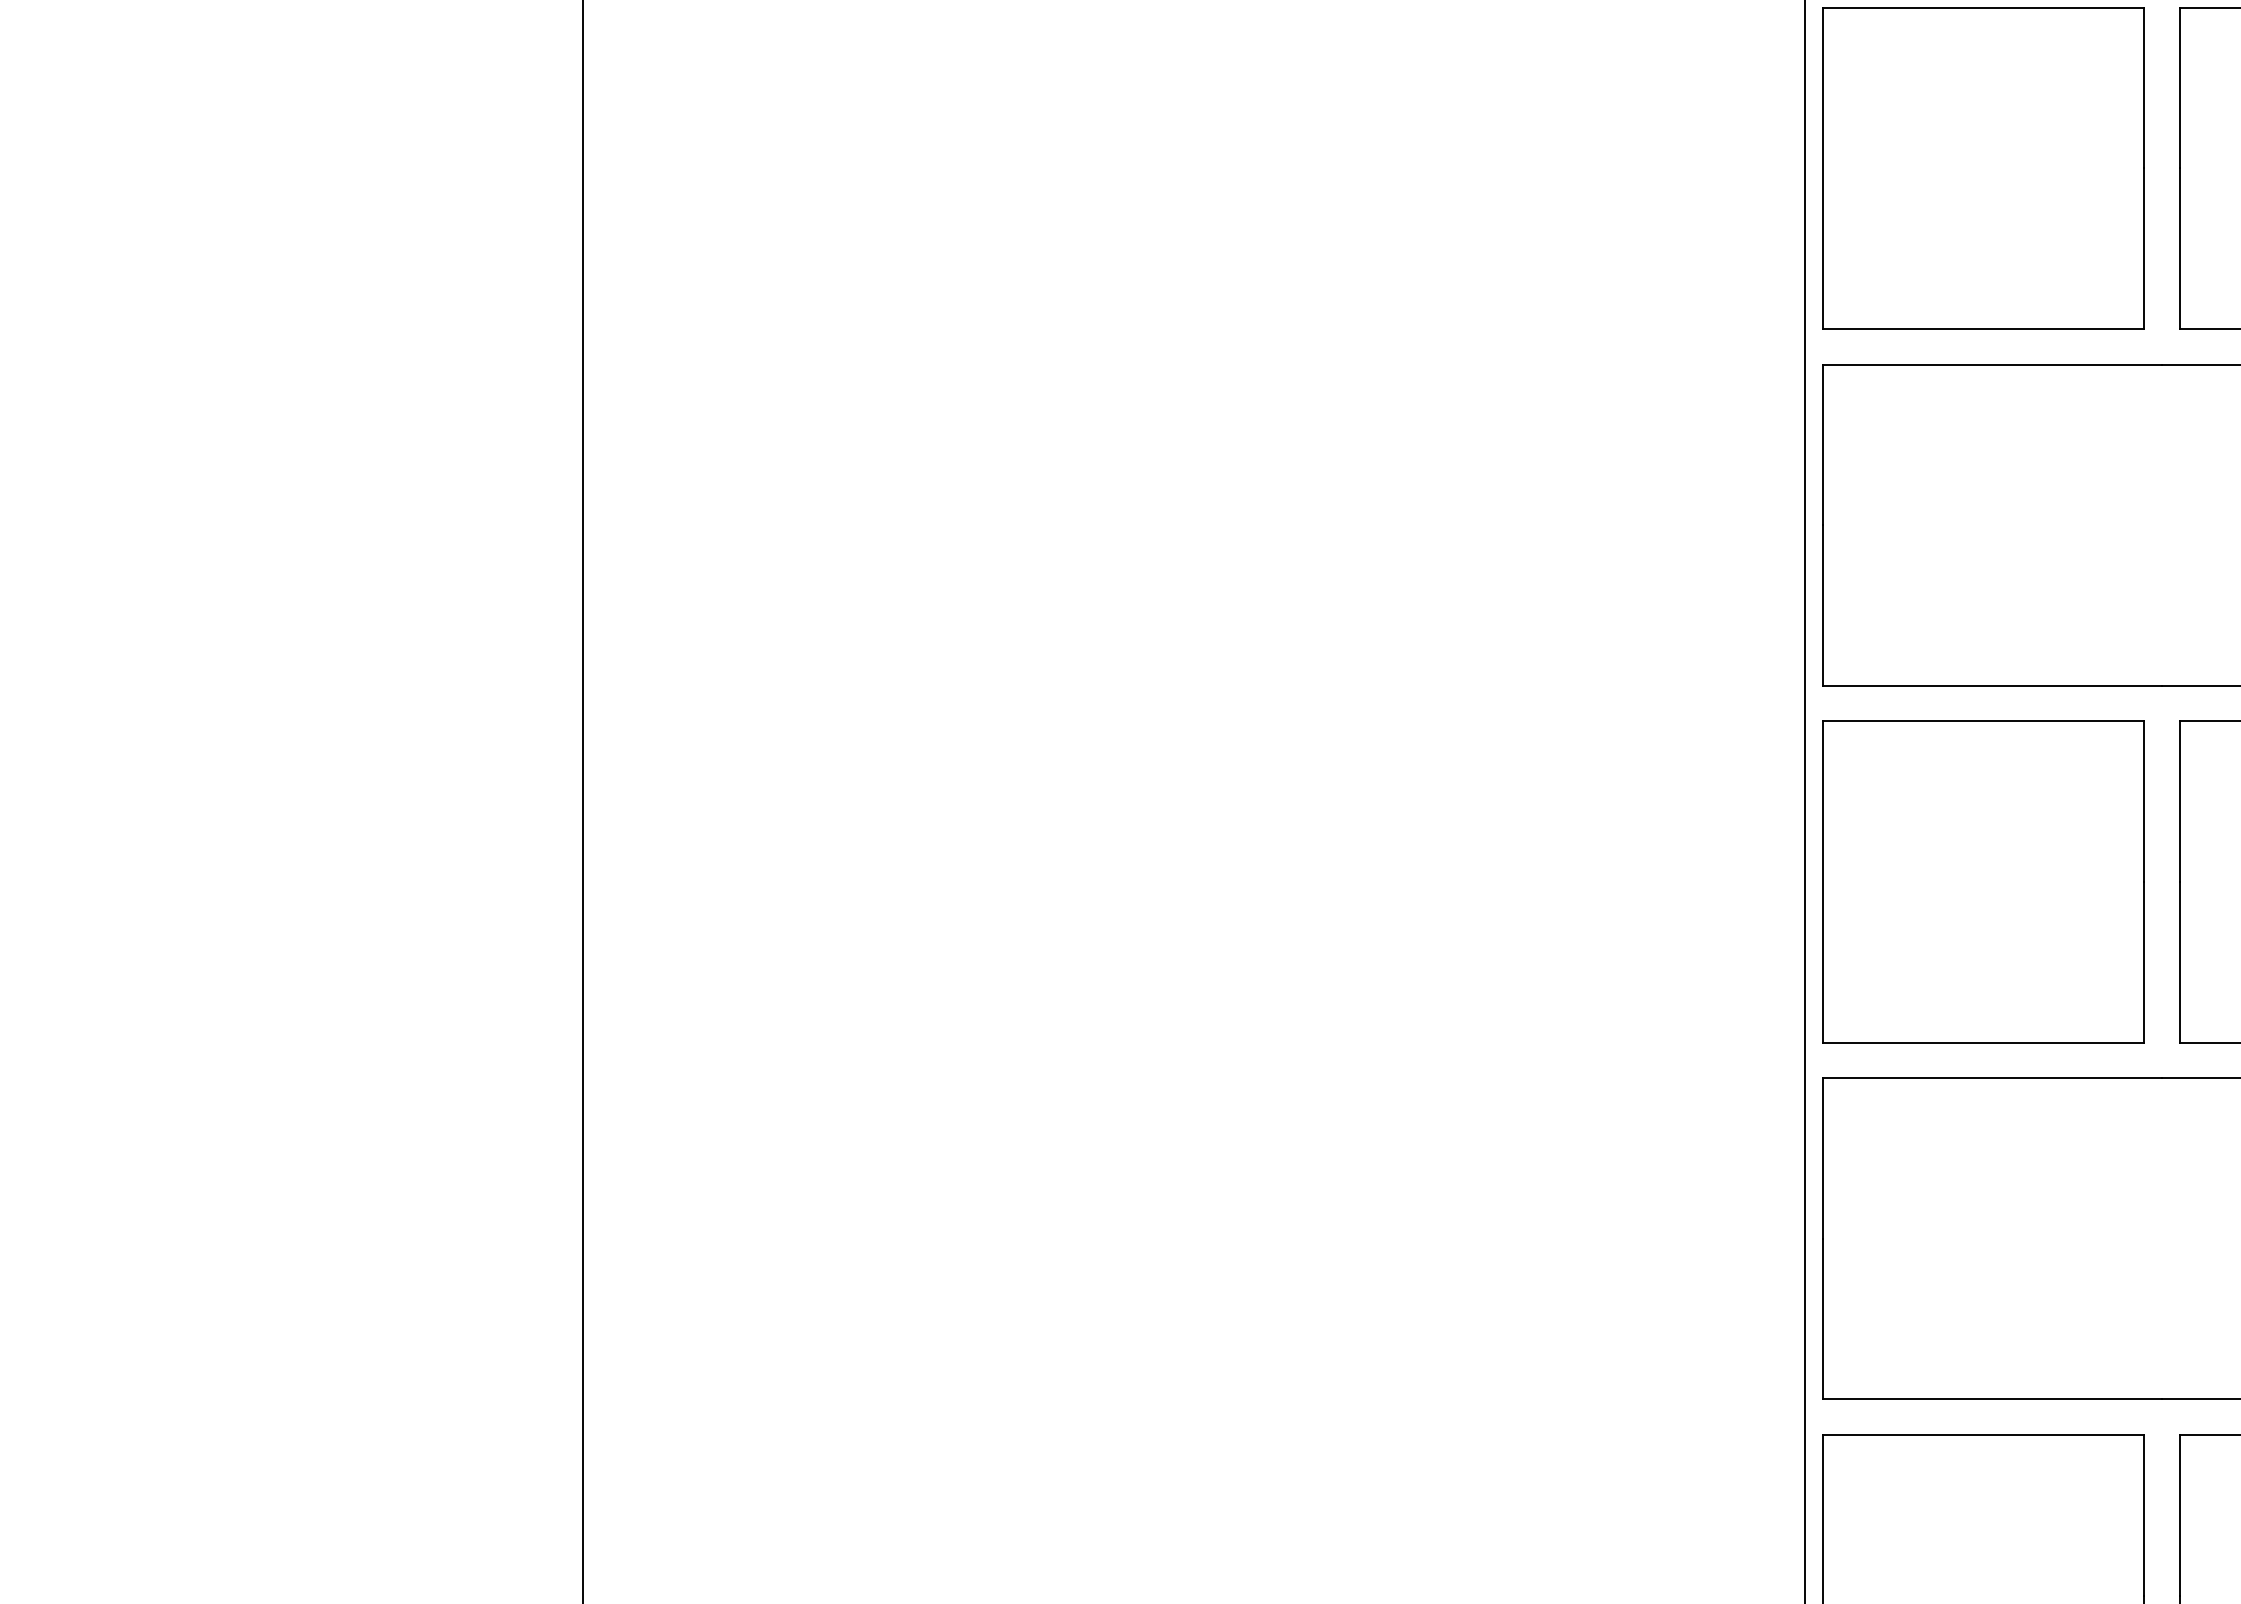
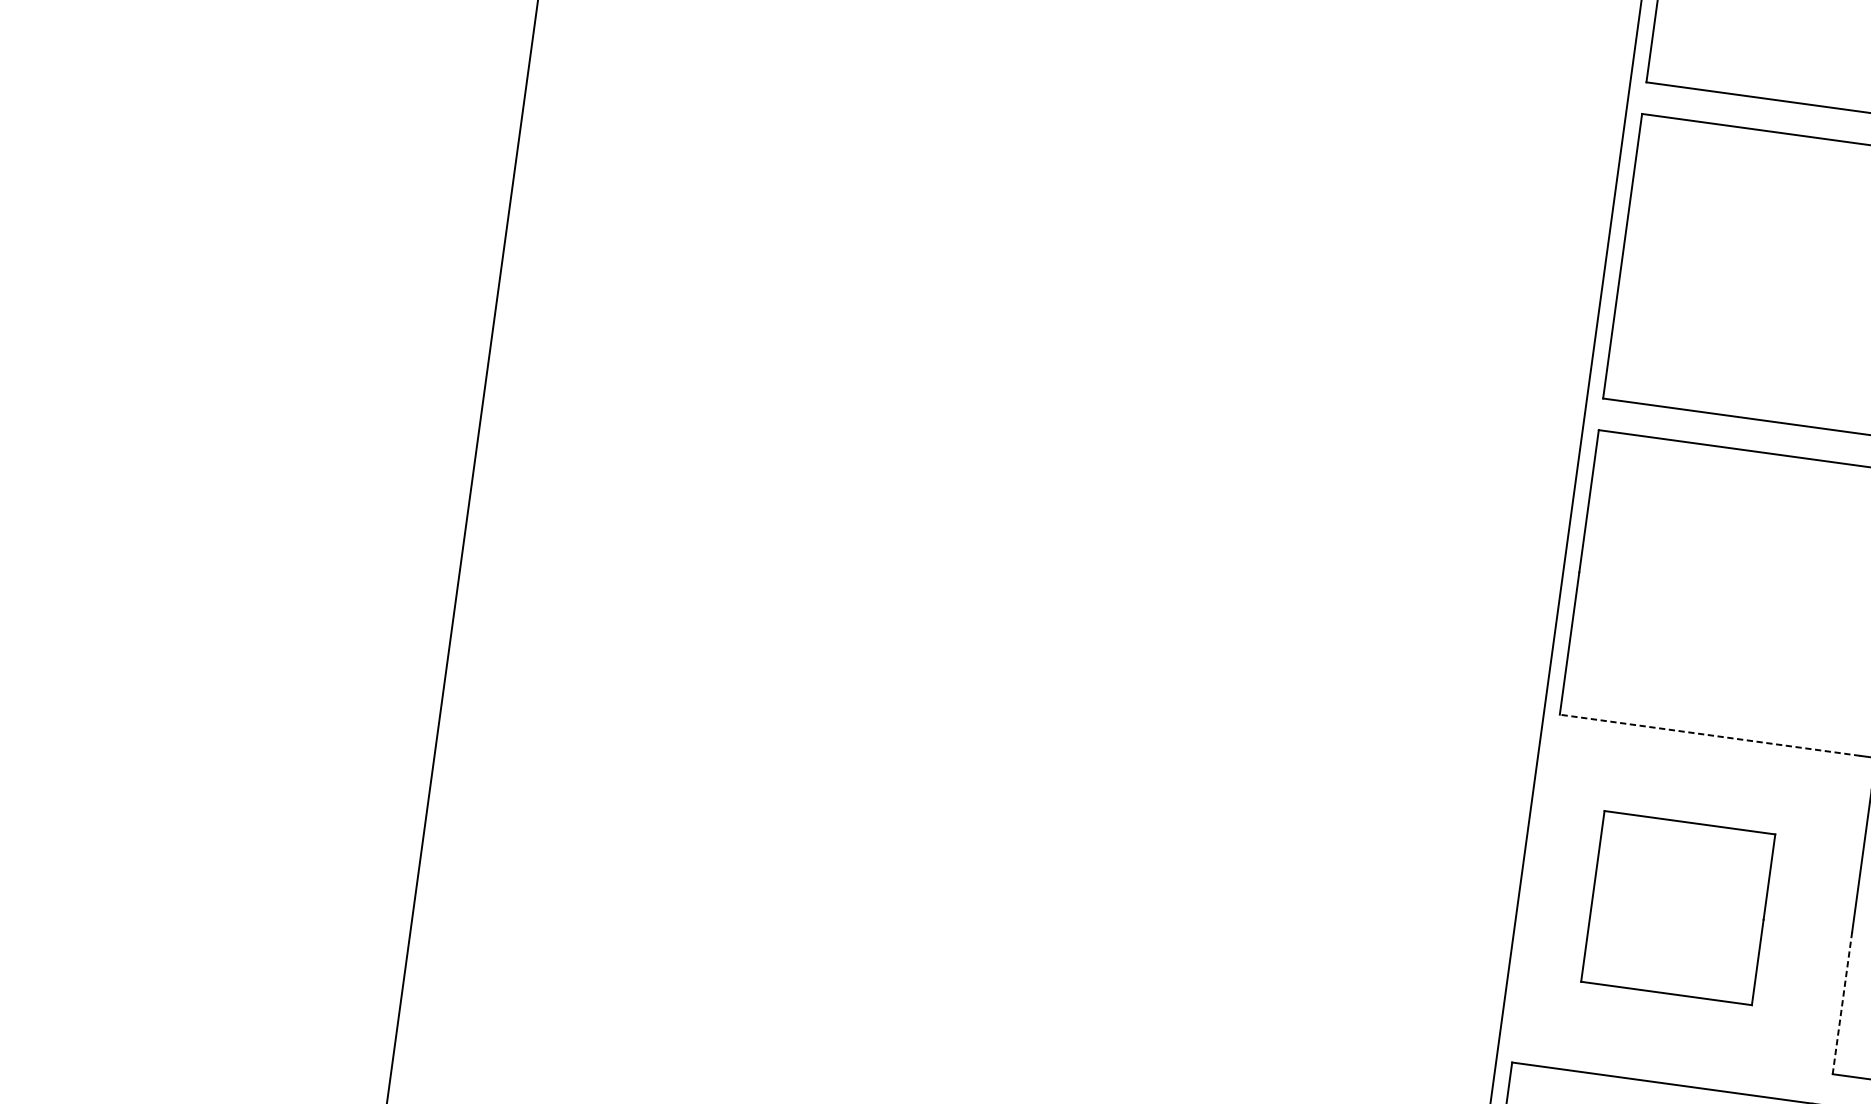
line: (1992, 685) -> (1709, 735), solid -> dashed
part: (1983, 881) -> (1678, 907), size x0.6
line: (2179, 962) -> (1842, 1003), solid -> dashed

